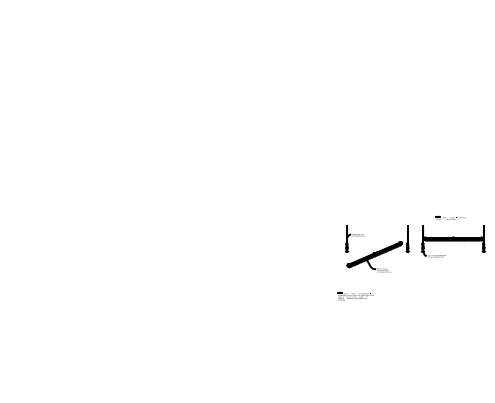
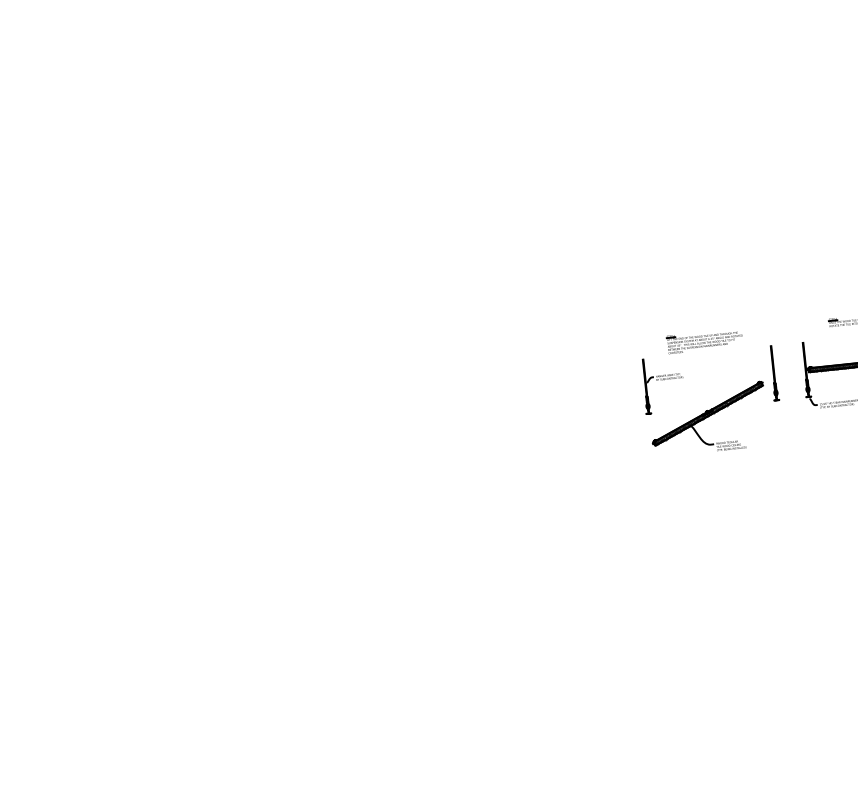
part: (355, 296) -> (704, 341), moved

